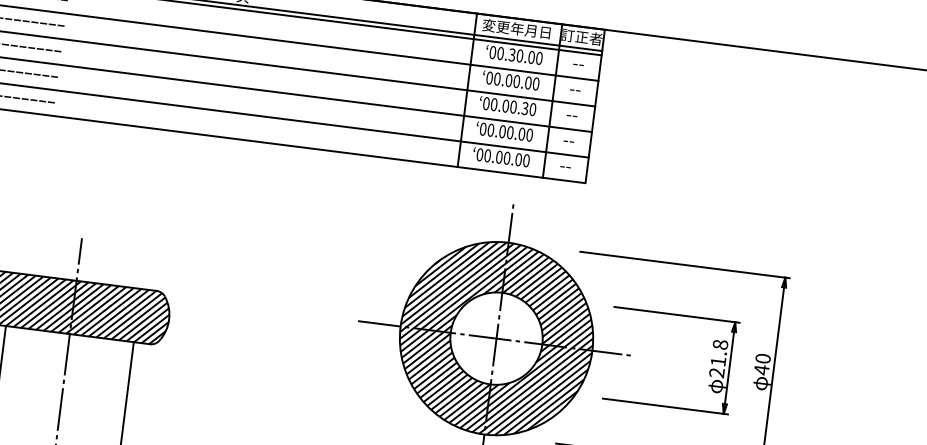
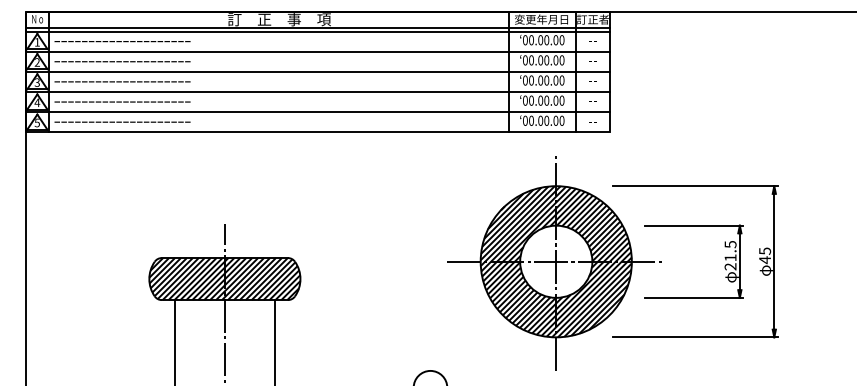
text: (511, 55) -> (540, 40), 00.30.00 -> 00.00.00
text: (524, 108) -> (555, 80), 00.00.30 -> 00.00.00
text: (720, 344) -> (730, 244), 21.8 -> 21.5
text: (762, 357) -> (764, 250), 40 -> 45

